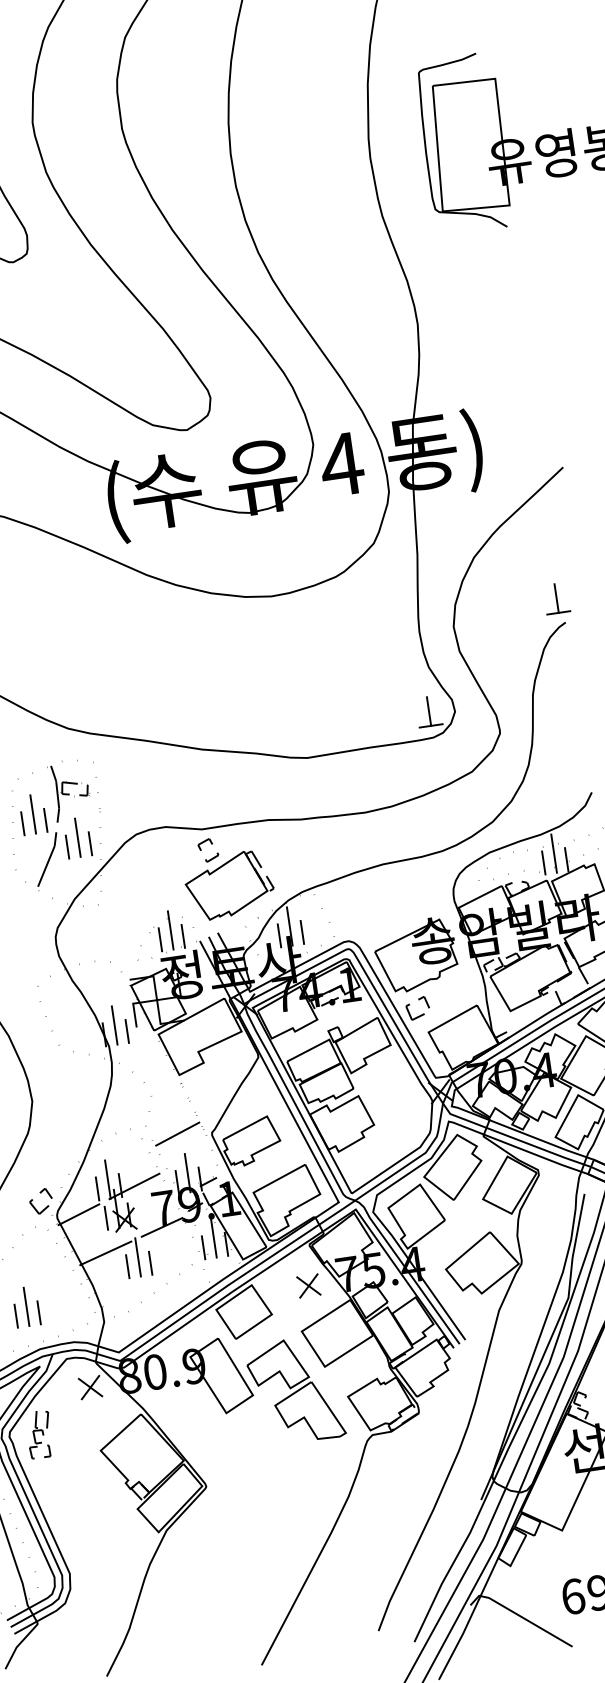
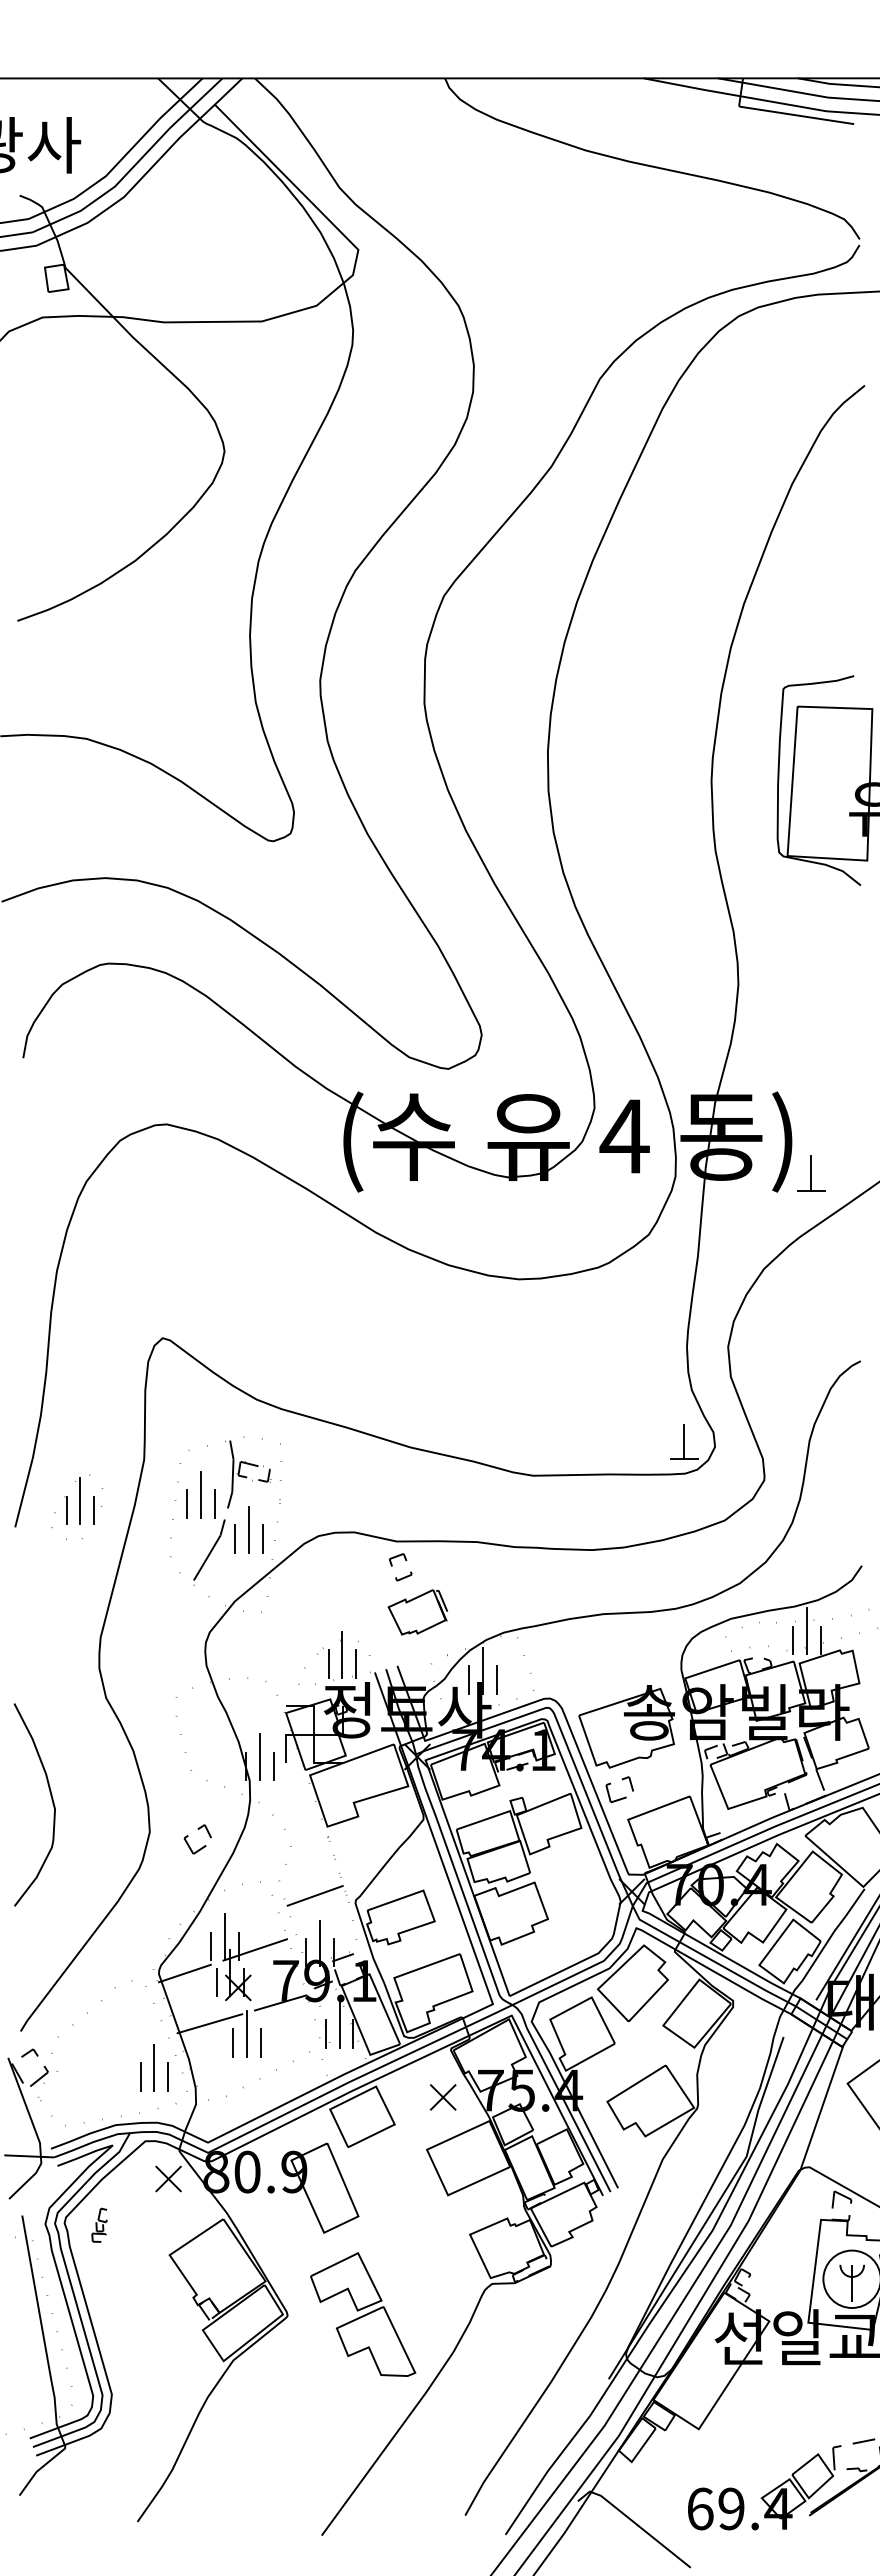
part: (556, 598) -> (811, 1173), moved
part: (229, 885) -> (419, 1612), size x0.6
part: (45, 1206) -> (202, 1846), moved
part: (26, 1306) -> (154, 2067), moved
part: (295, 1390) -> (363, 2314), moved
part: (39, 1434) -> (100, 2225), size x0.6

